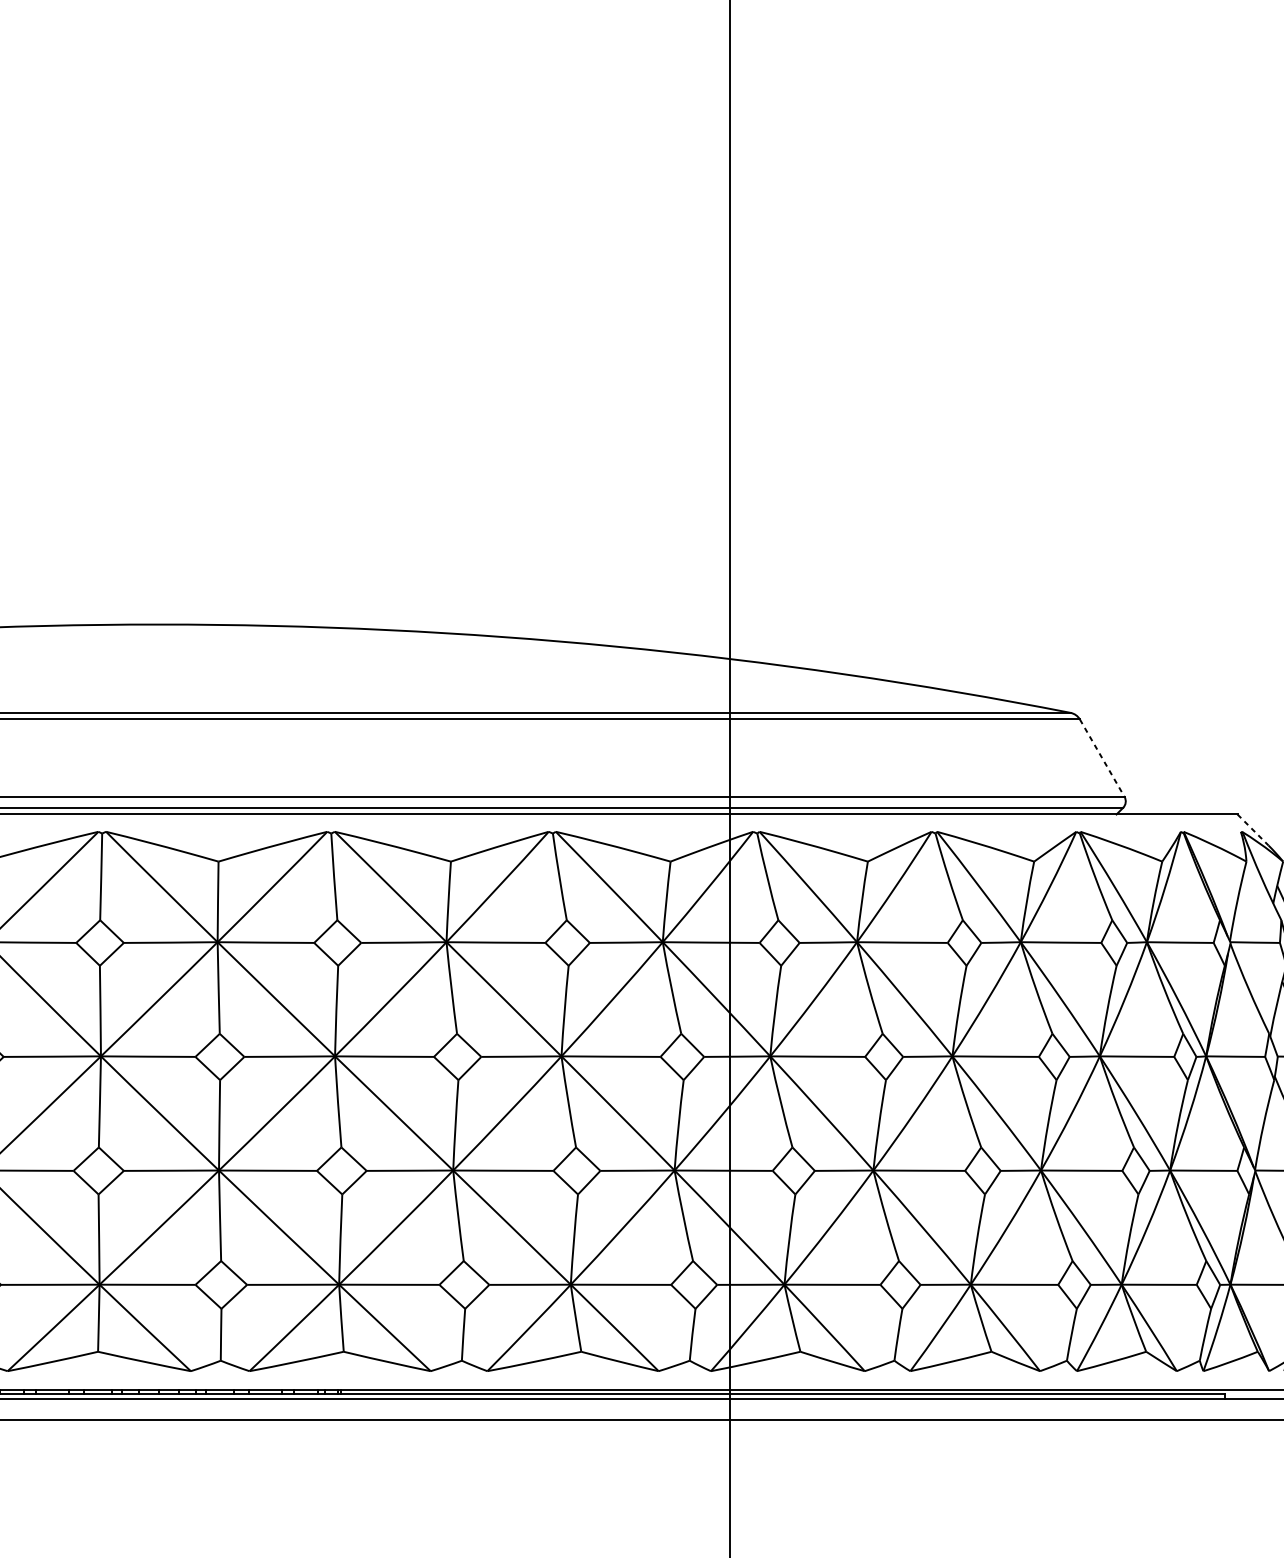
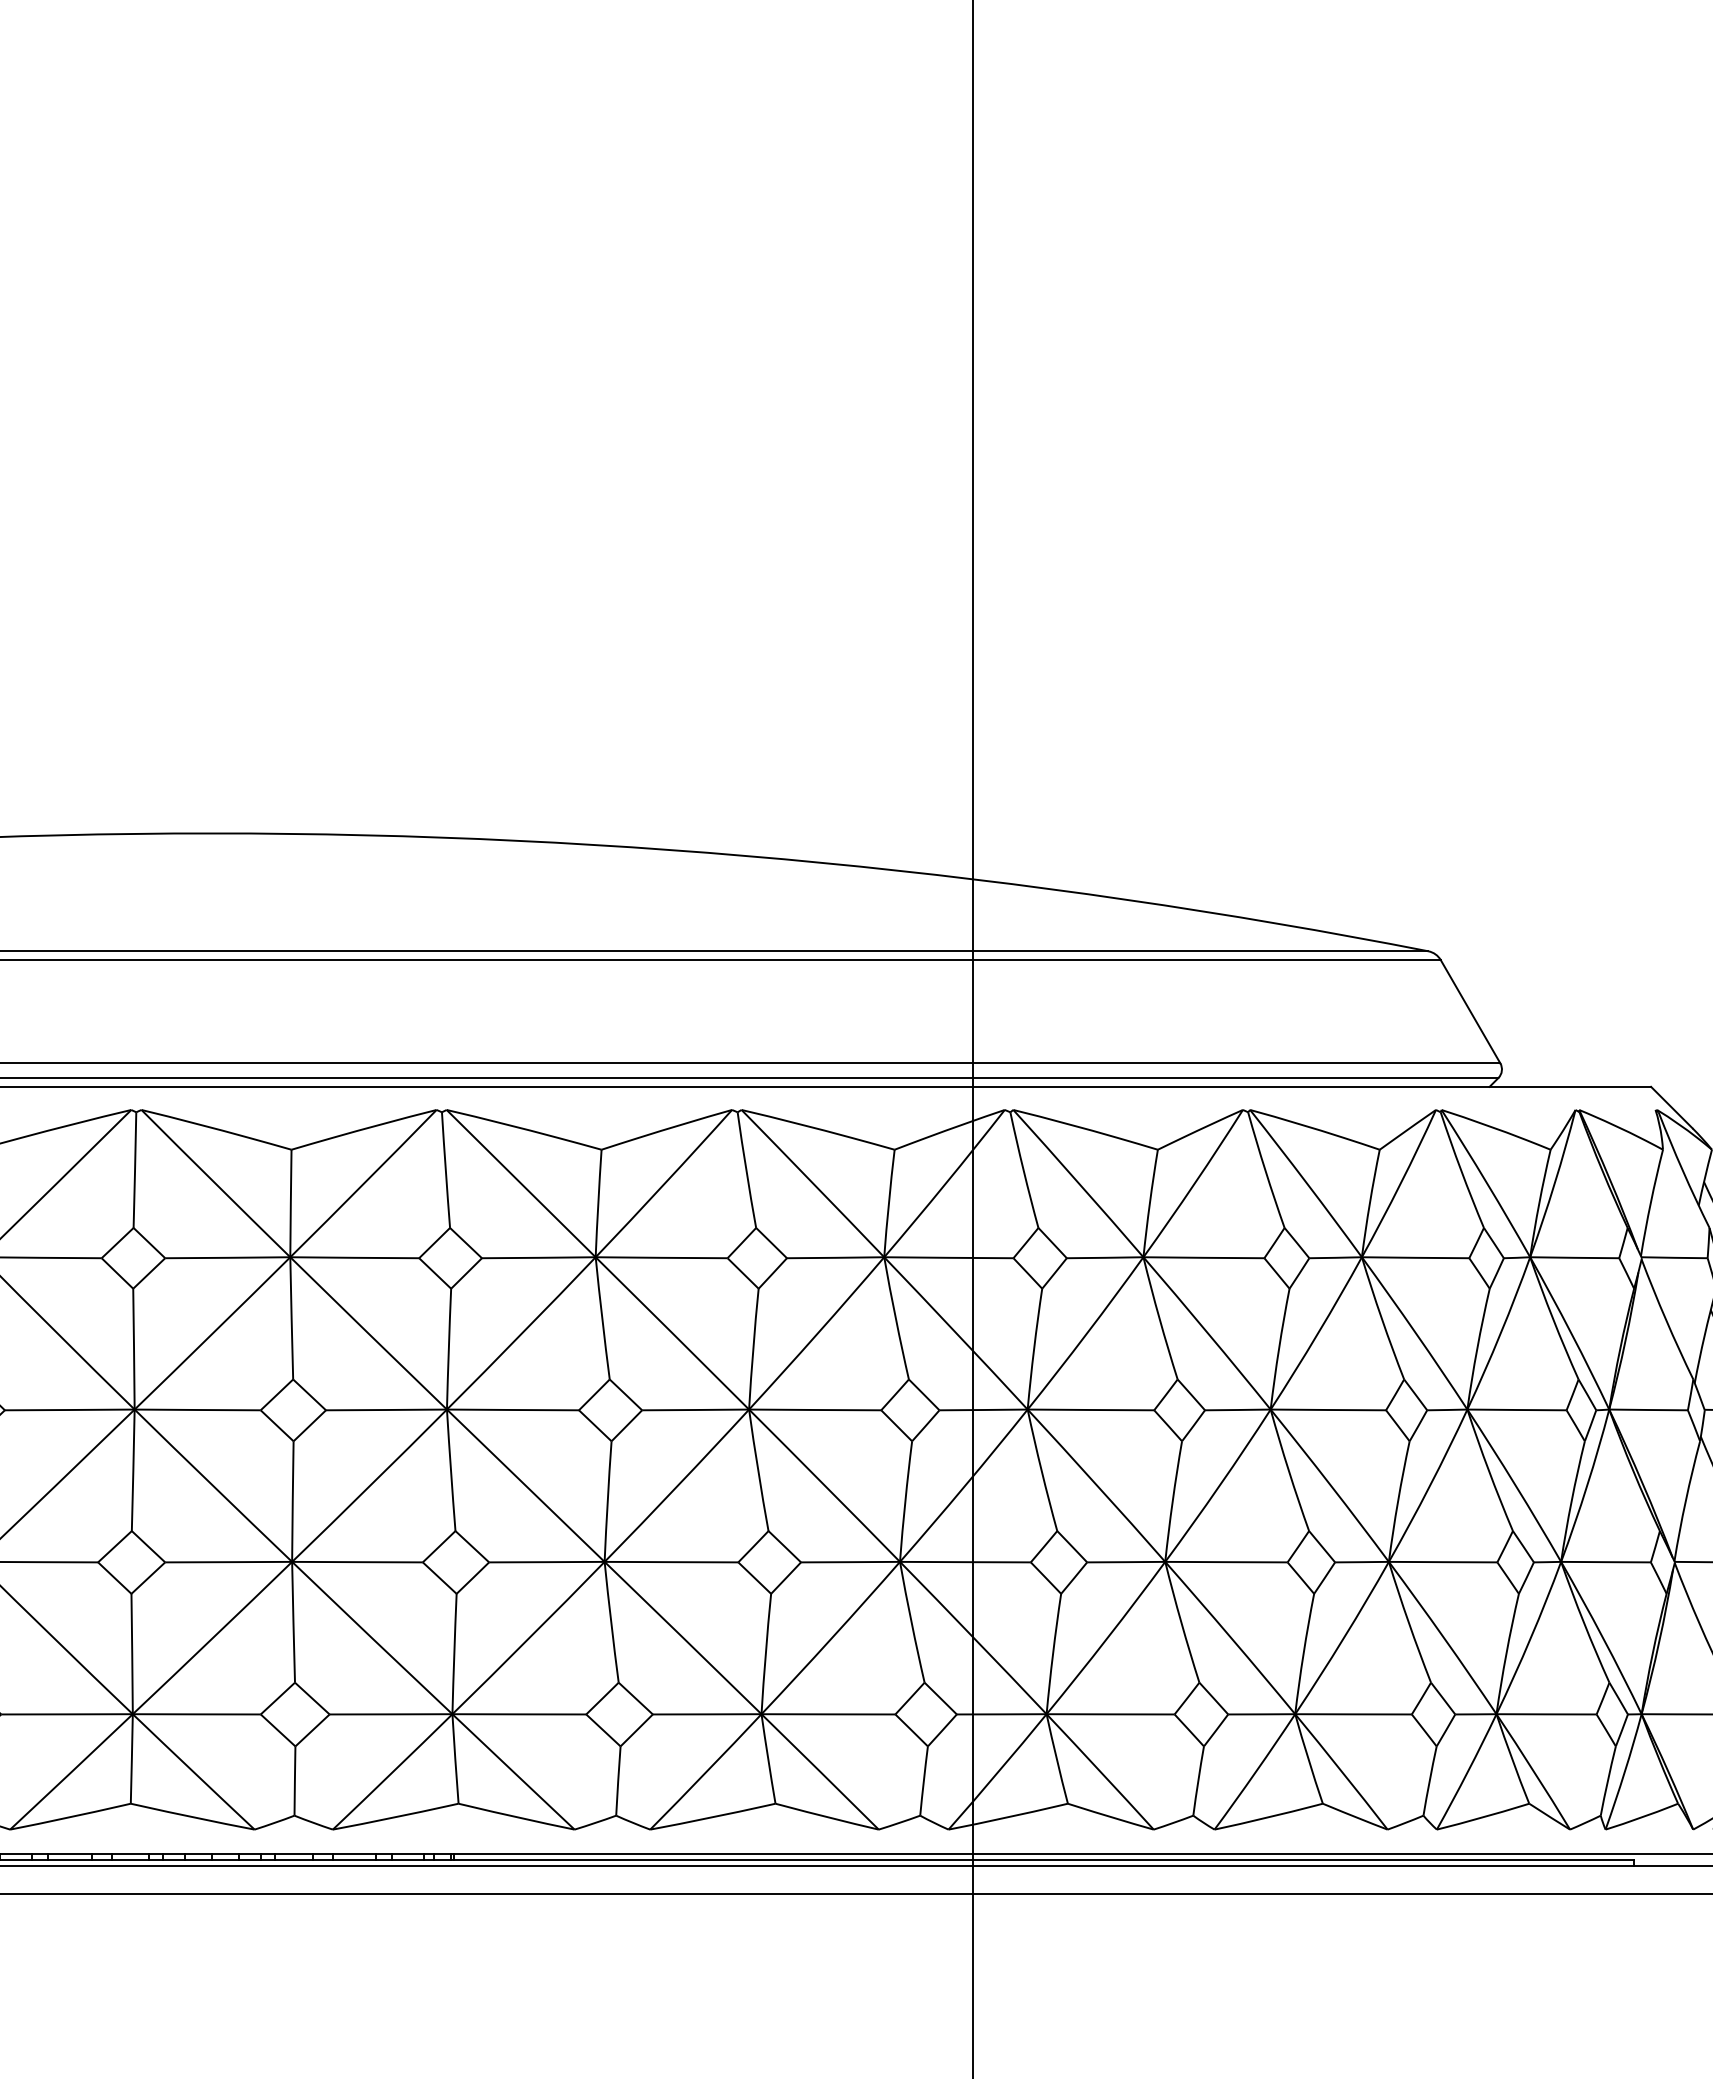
line: (1102, 758) -> (1470, 1011), dashed -> solid
line: (1253, 829) -> (1672, 1107), dashed -> solid

